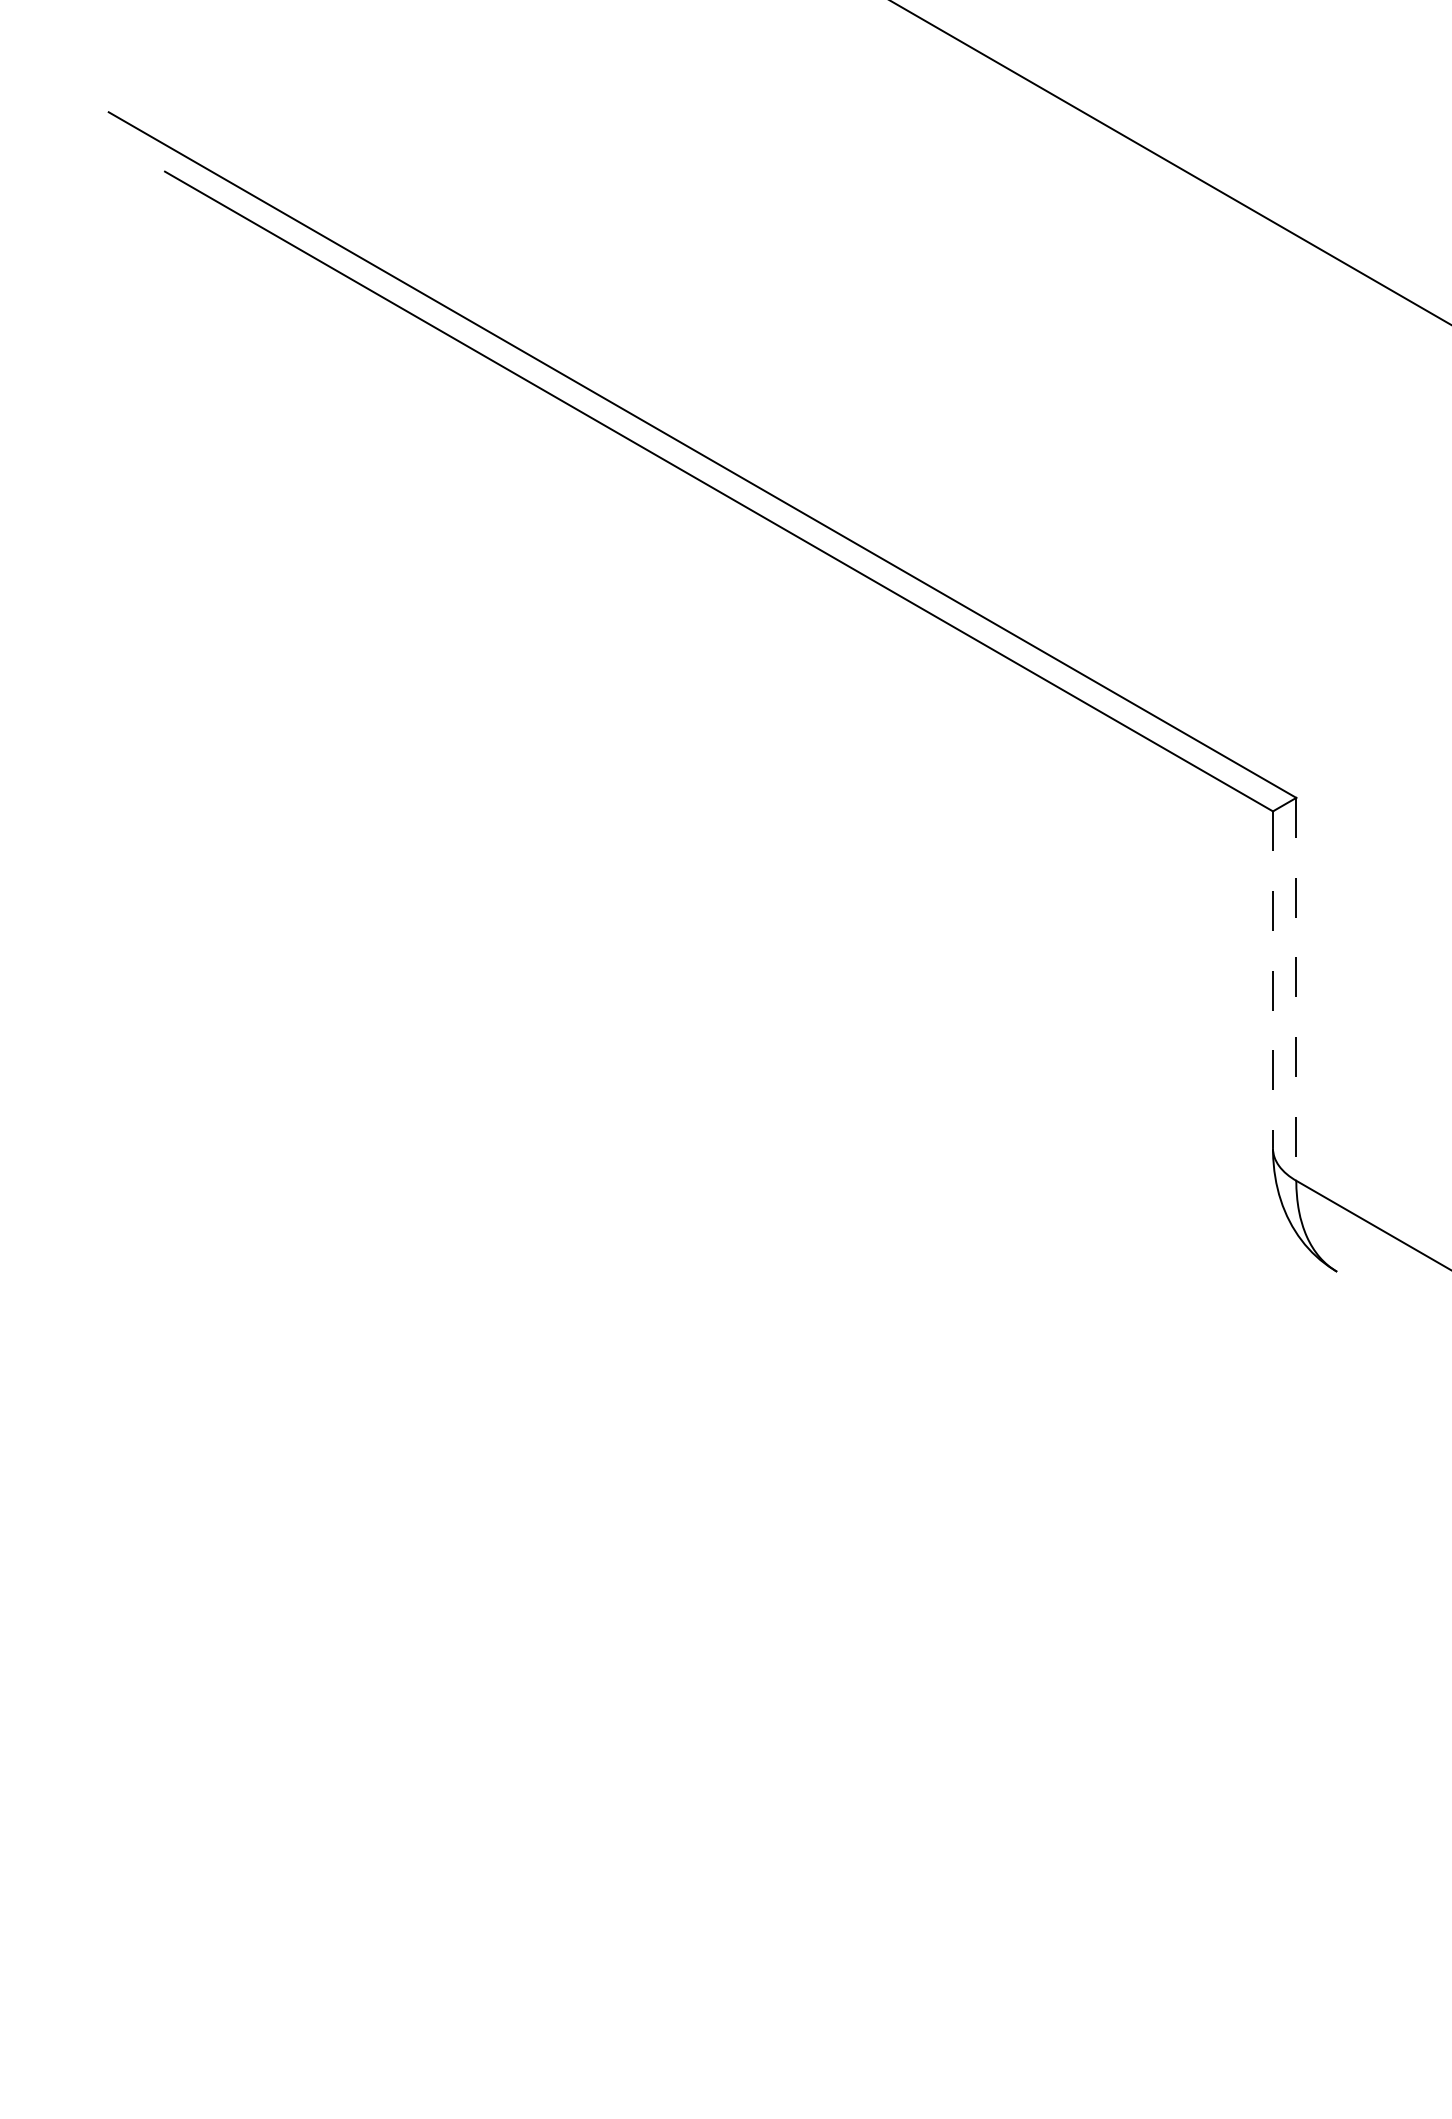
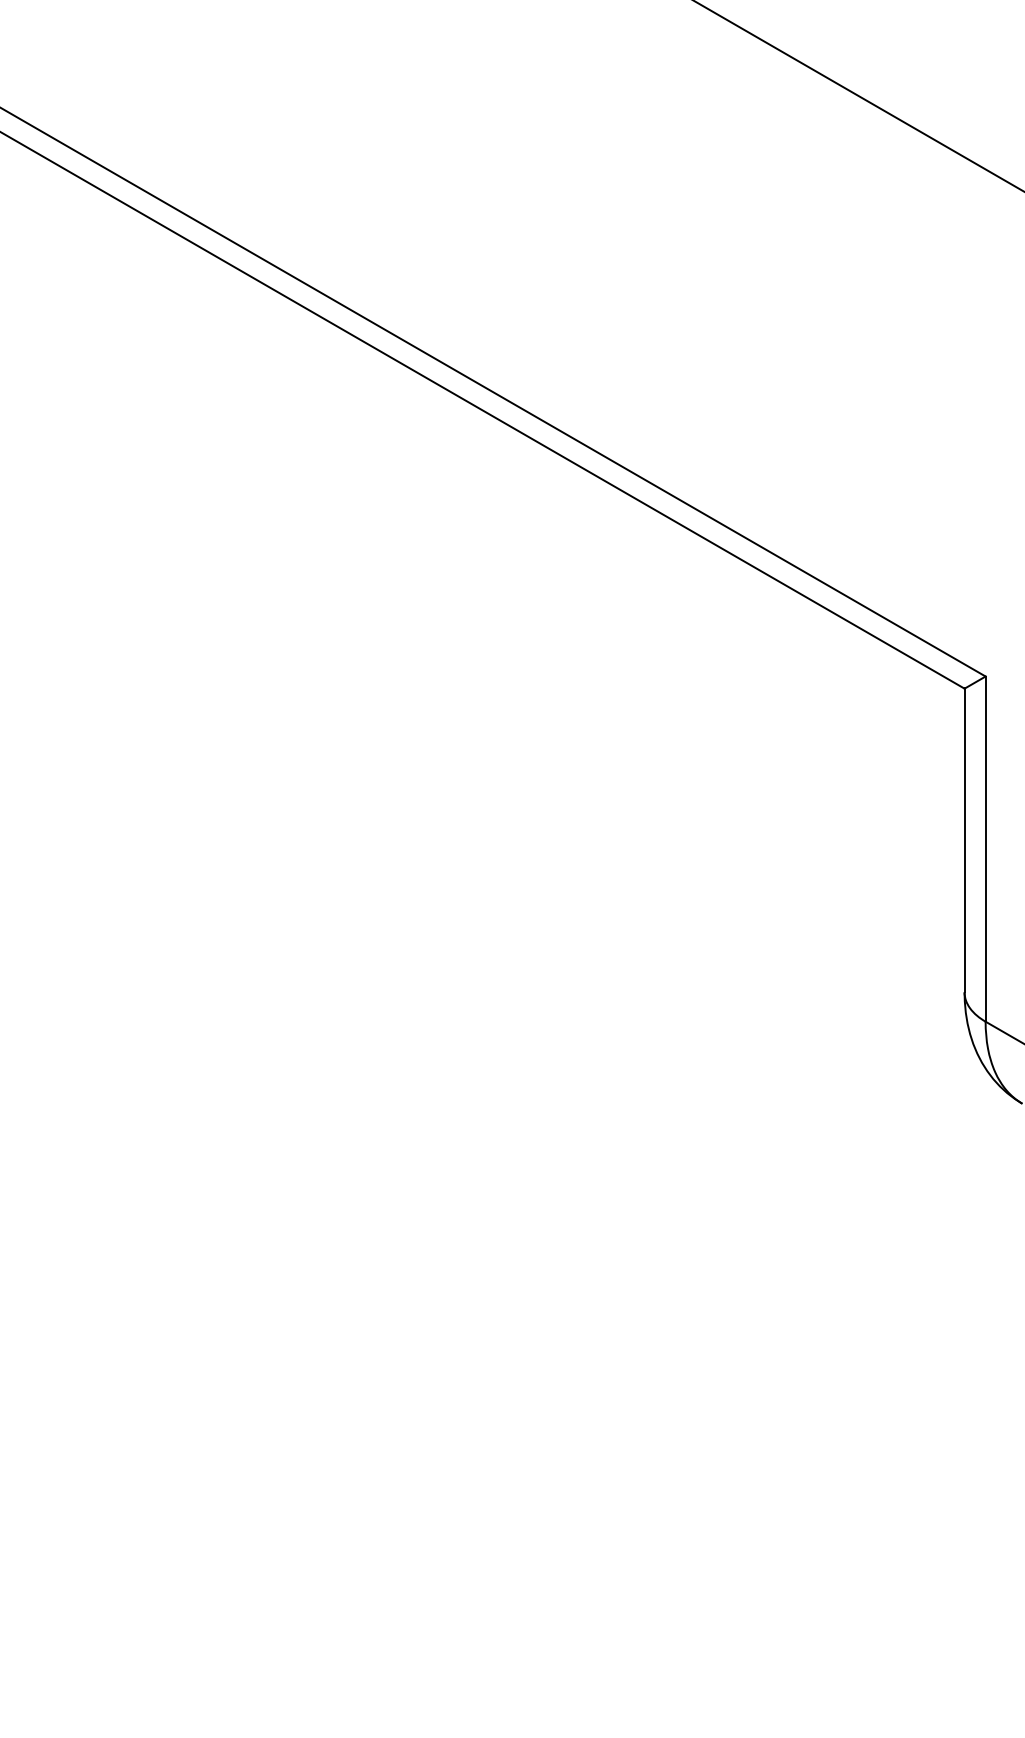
line: (1272, 979) -> (964, 840), dashed -> solid
line: (1296, 989) -> (985, 849), dashed -> solid

